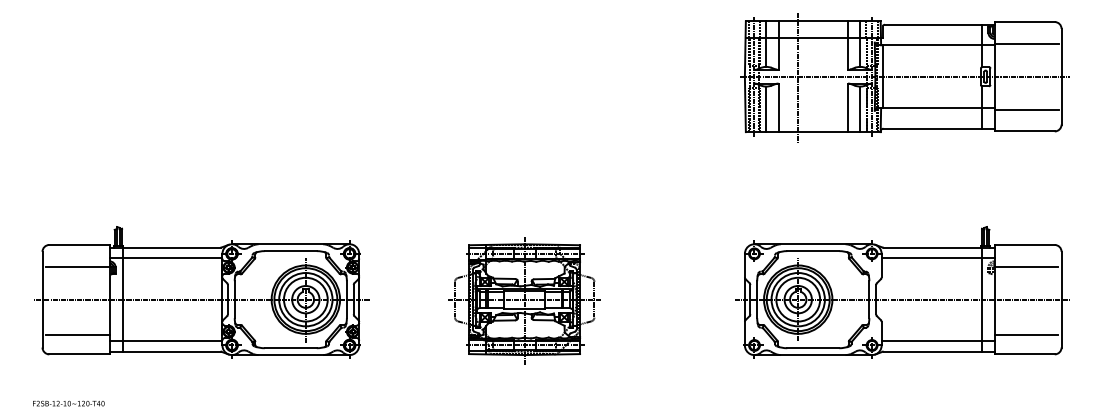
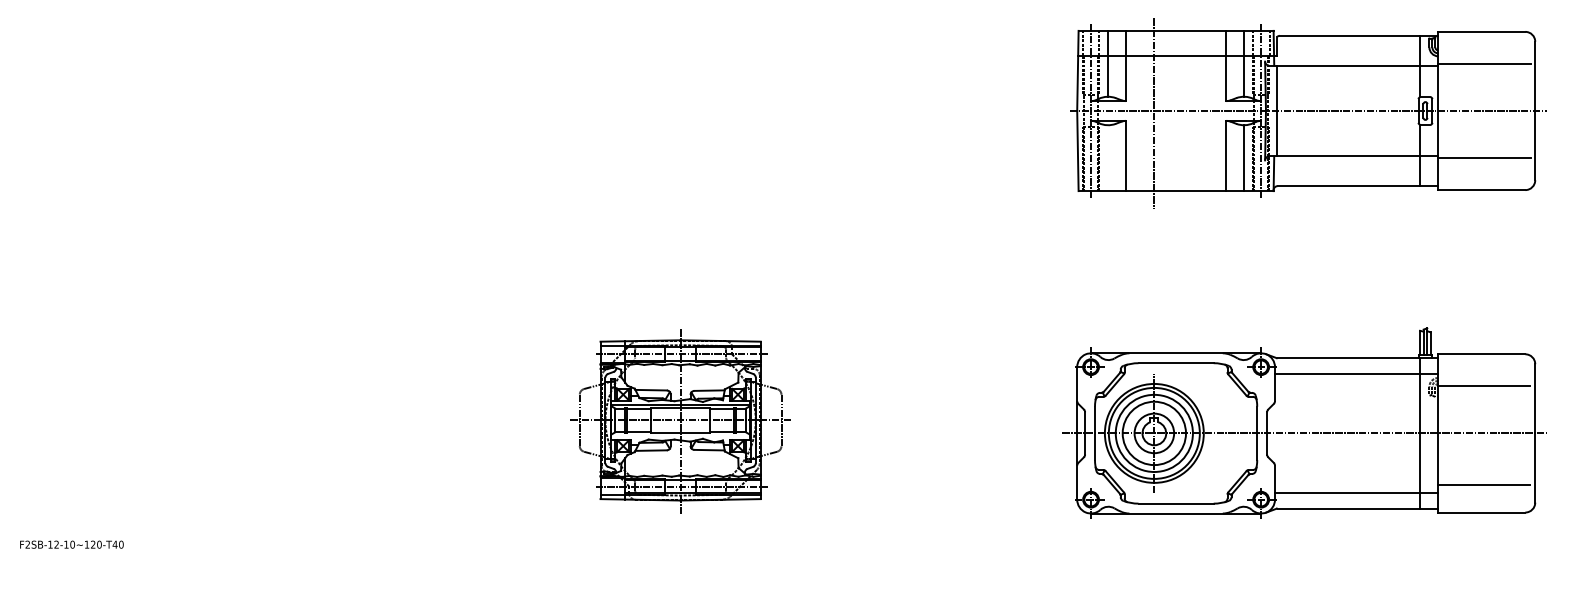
line: (766, 109) -> (1108, 158), removed
part: (201, 292) -> (291, 423), removed
part: (524, 300) -> (680, 421), moved
text: (68, 403) -> (71, 544), moved

